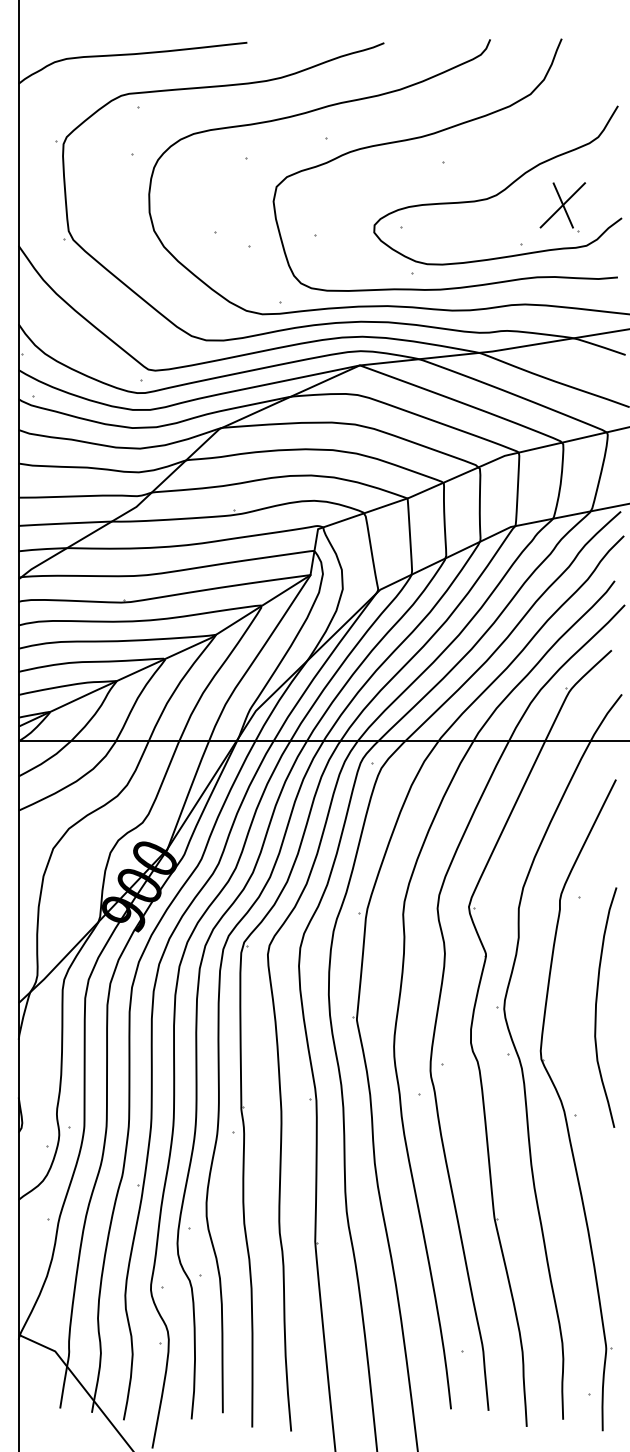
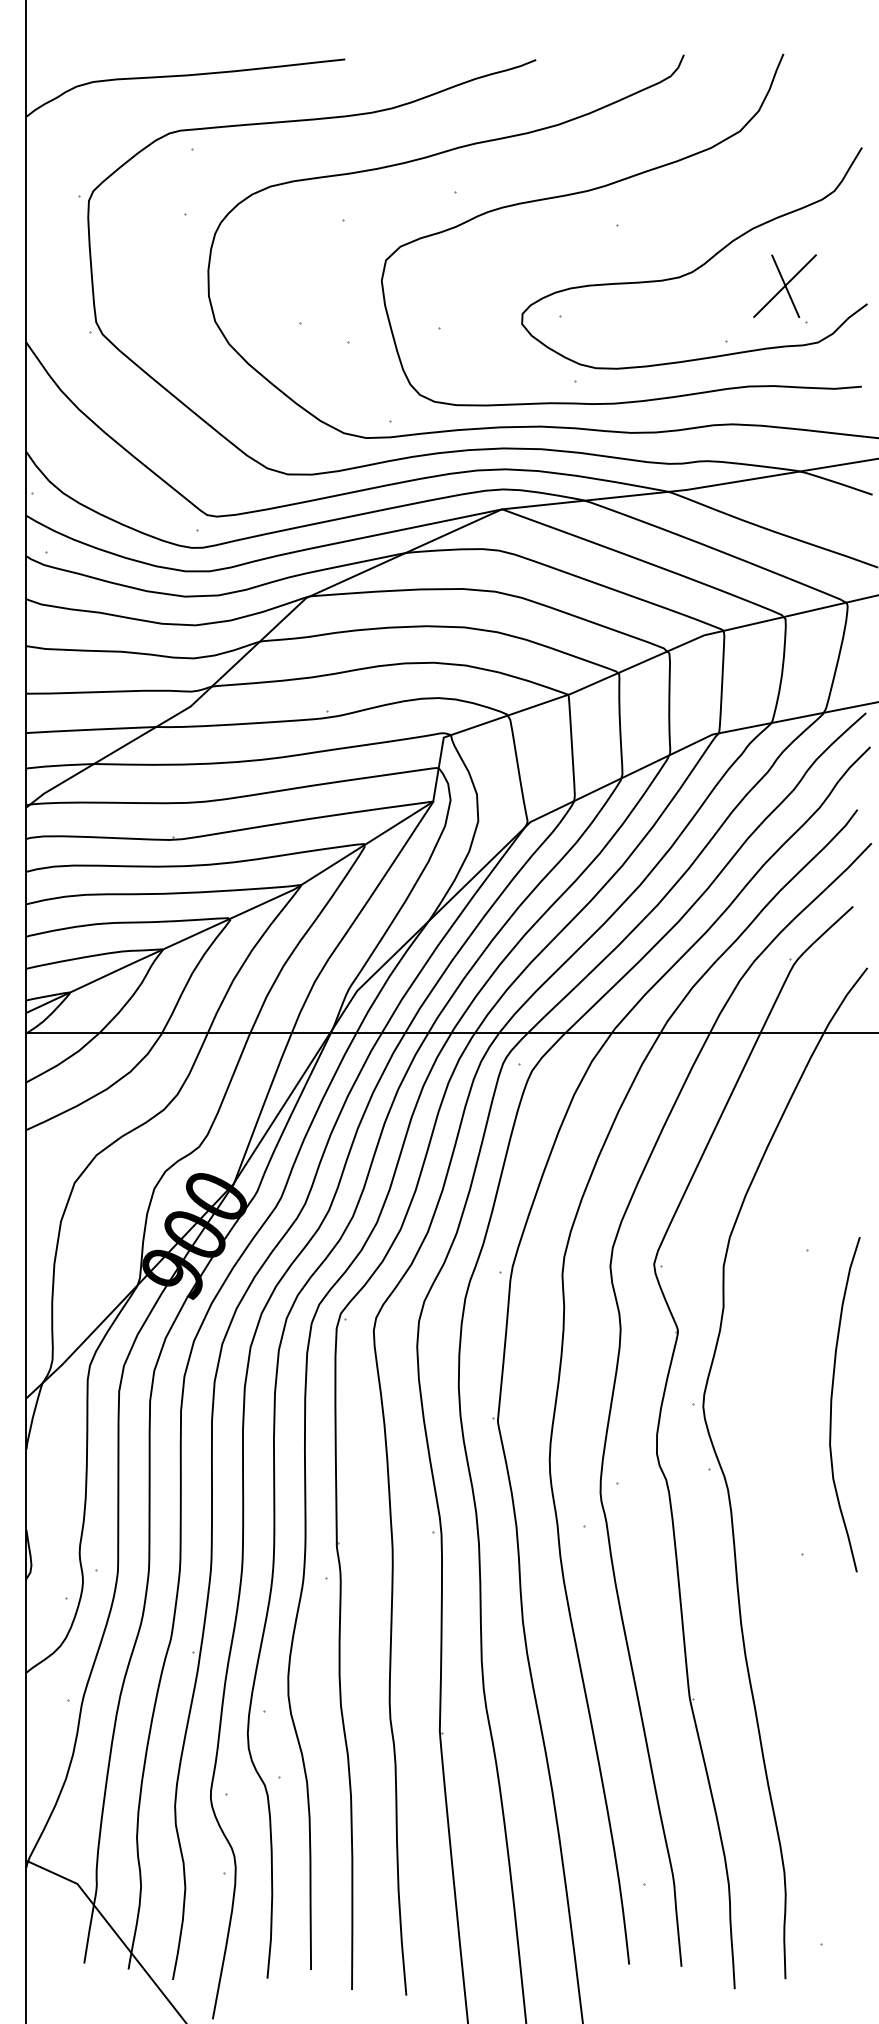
part: (564, 1109) -> (787, 1546), removed

